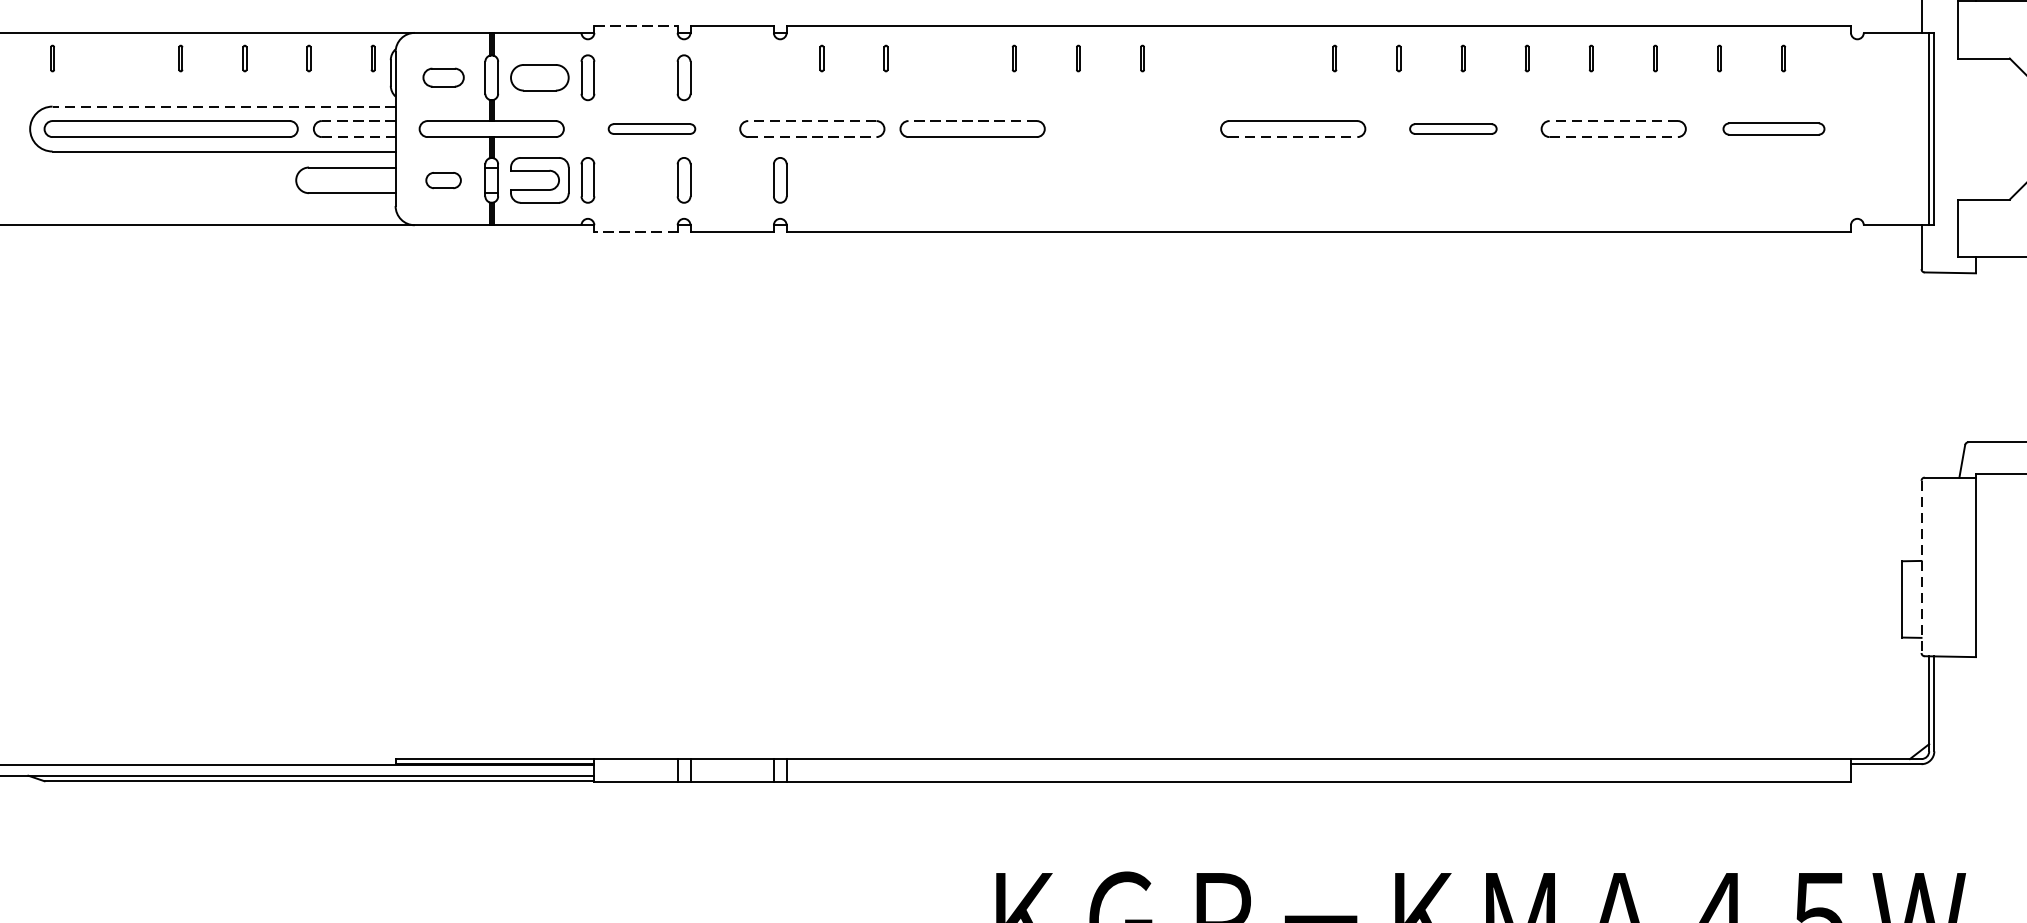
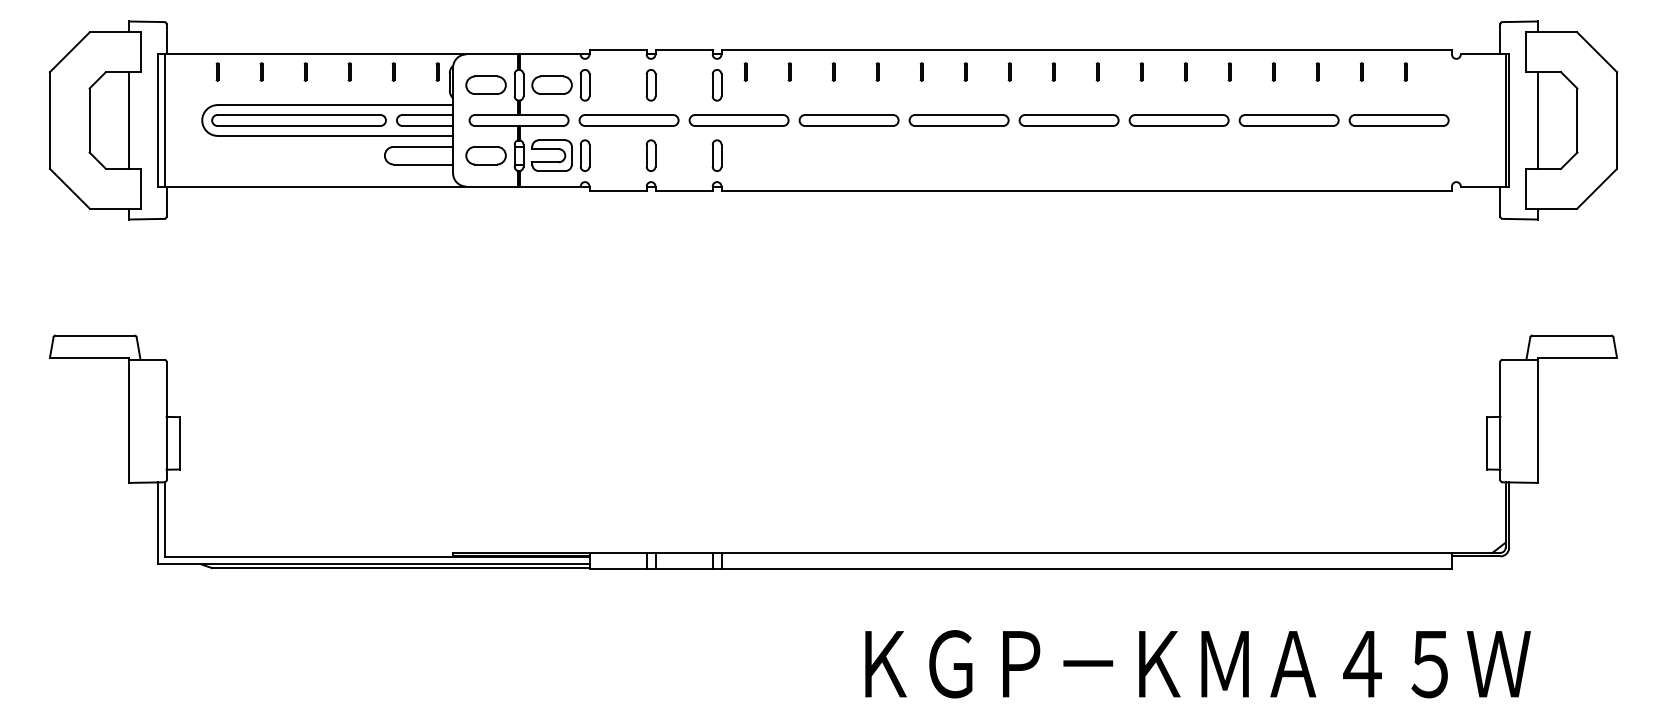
line: (636, 25) -> (618, 49), dashed -> solid
line: (116, 57) -> (261, 71), added
line: (949, 57) -> (833, 71), added
line: (1206, 57) -> (1009, 71), added
line: (1270, 57) -> (1053, 71), added
part: (442, 76) -> (485, 84), size x1.43
part: (779, 78) -> (716, 85), added
line: (224, 107) -> (335, 105), dashed -> solid
line: (358, 121) -> (427, 115), dashed -> solid
line: (811, 121) -> (738, 115), dashed -> solid
line: (971, 121) -> (848, 115), dashed -> solid
line: (1612, 121) -> (1288, 115), dashed -> solid
part: (651, 129) -> (628, 120), size x1.67
part: (1131, 129) -> (958, 120), added
part: (1452, 129) -> (1178, 120), size x1.67
part: (1773, 129) -> (1398, 120), size x1.43
line: (1975, 129) -> (1537, 120), added
line: (359, 137) -> (428, 126), dashed -> solid
line: (812, 137) -> (739, 126), dashed -> solid
line: (1293, 137) -> (1069, 126), dashed -> solid
line: (1614, 137) -> (1289, 126), dashed -> solid
part: (442, 180) -> (485, 155), size x1.67
line: (636, 232) -> (618, 191), dashed -> solid
line: (1921, 567) -> (1500, 421), dashed -> solid

